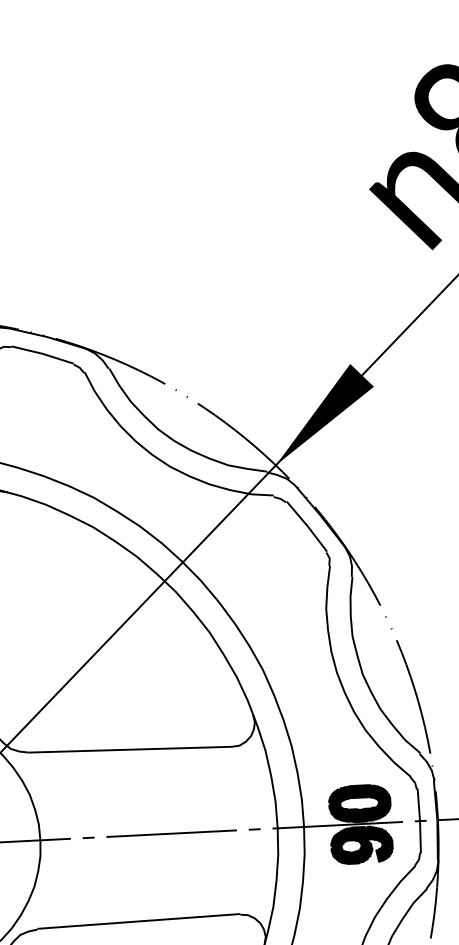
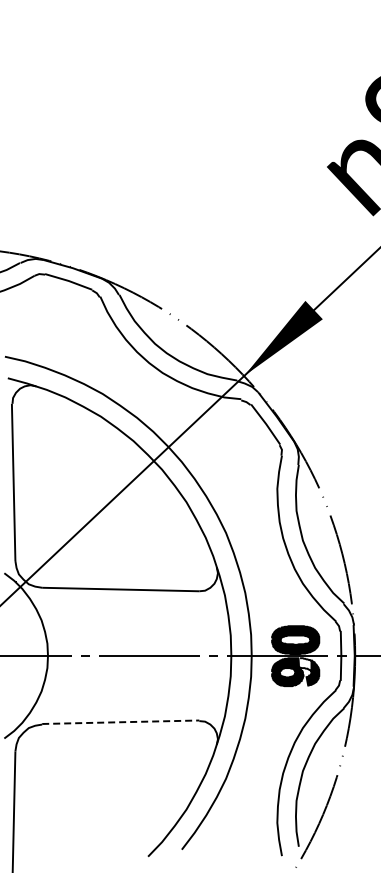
fill: (372, 835) -> (304, 665), removed
line: (138, 921) -> (120, 722), solid -> dashed

